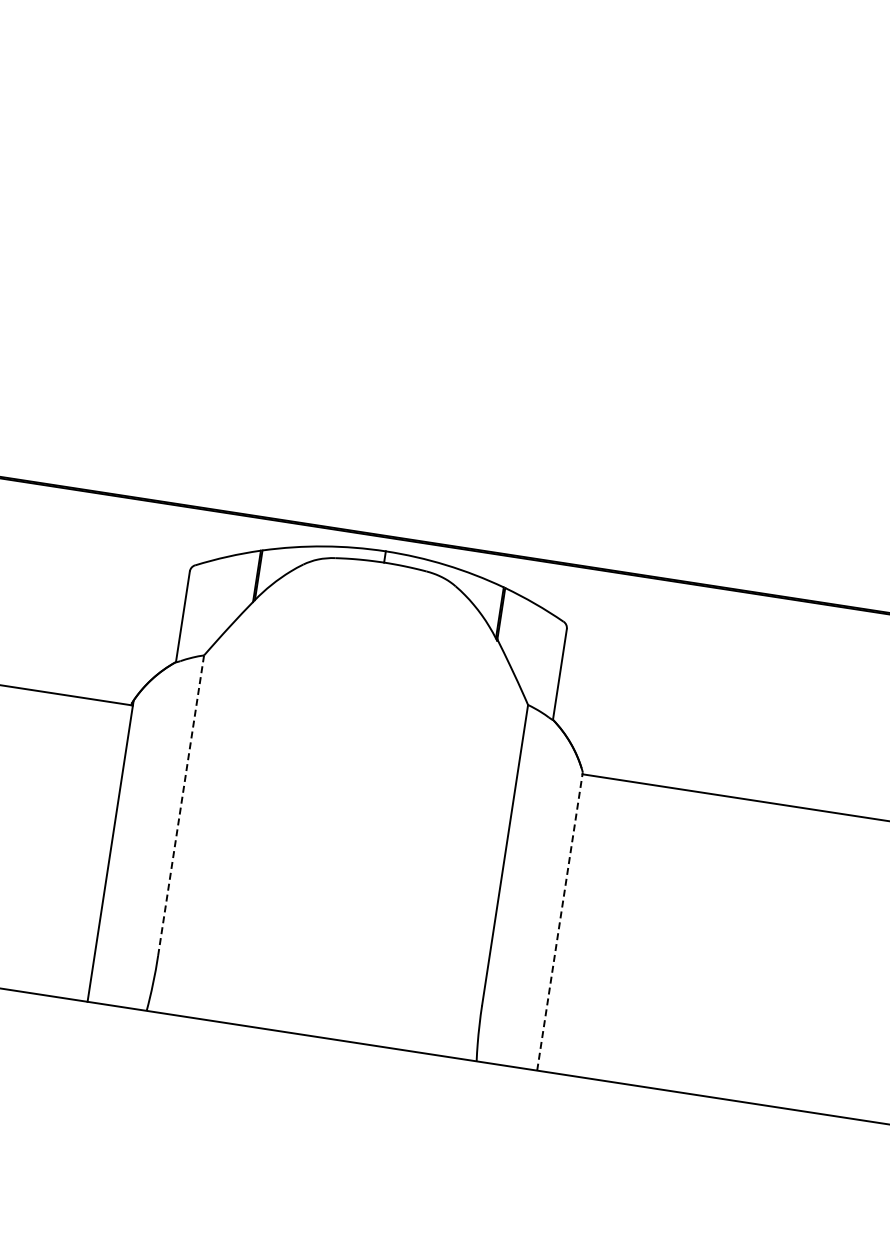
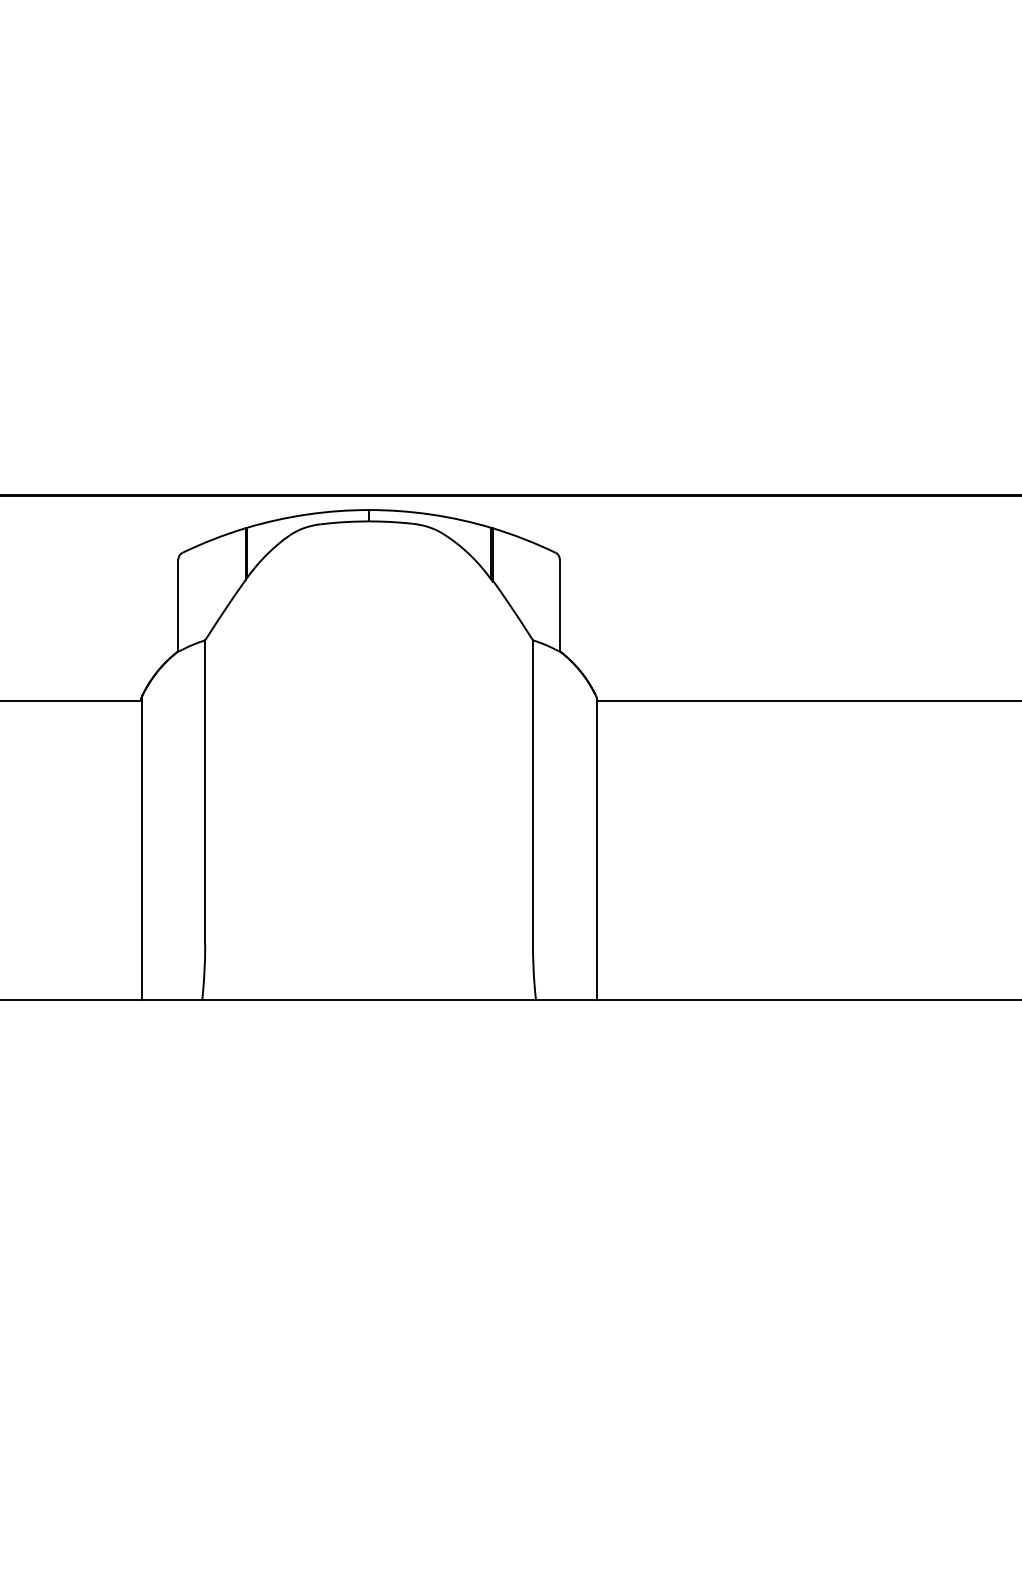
line: (181, 805) -> (205, 792), dashed -> solid
line: (560, 921) -> (597, 849), dashed -> solid

